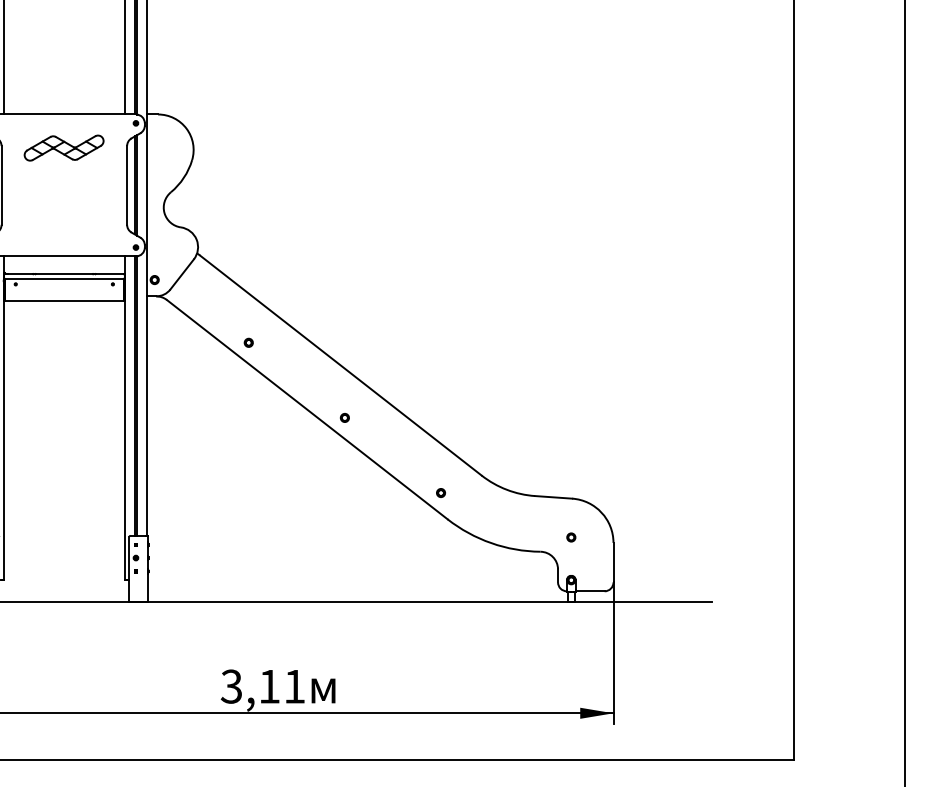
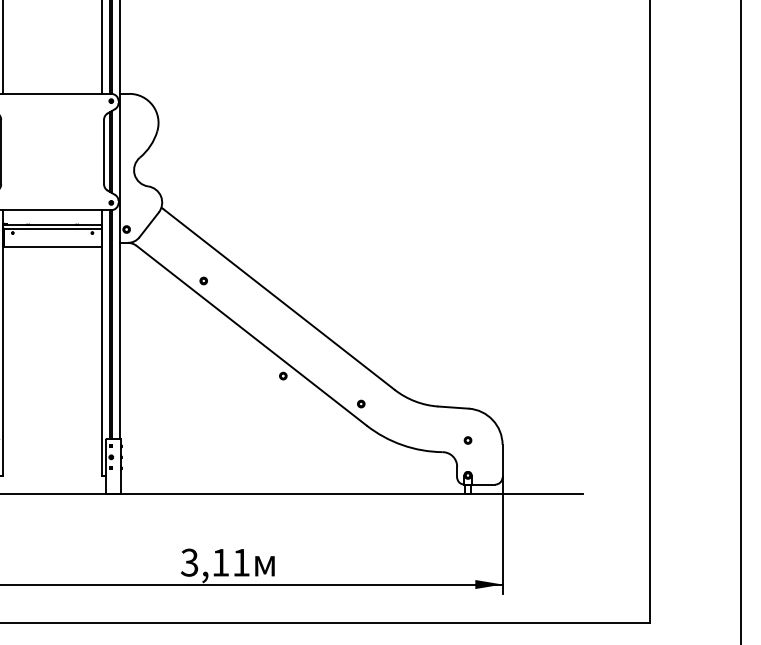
part: (63, 147) -> (51, 120), removed
part: (344, 417) -> (282, 375), moved

